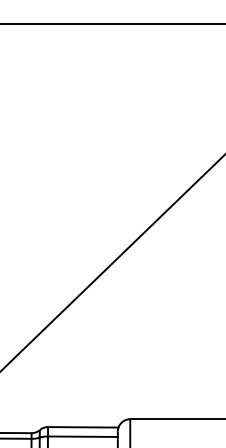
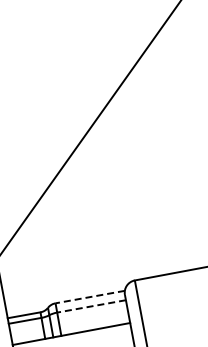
line: (82, 427) -> (89, 297), solid -> dashed
line: (82, 436) -> (91, 306), solid -> dashed

